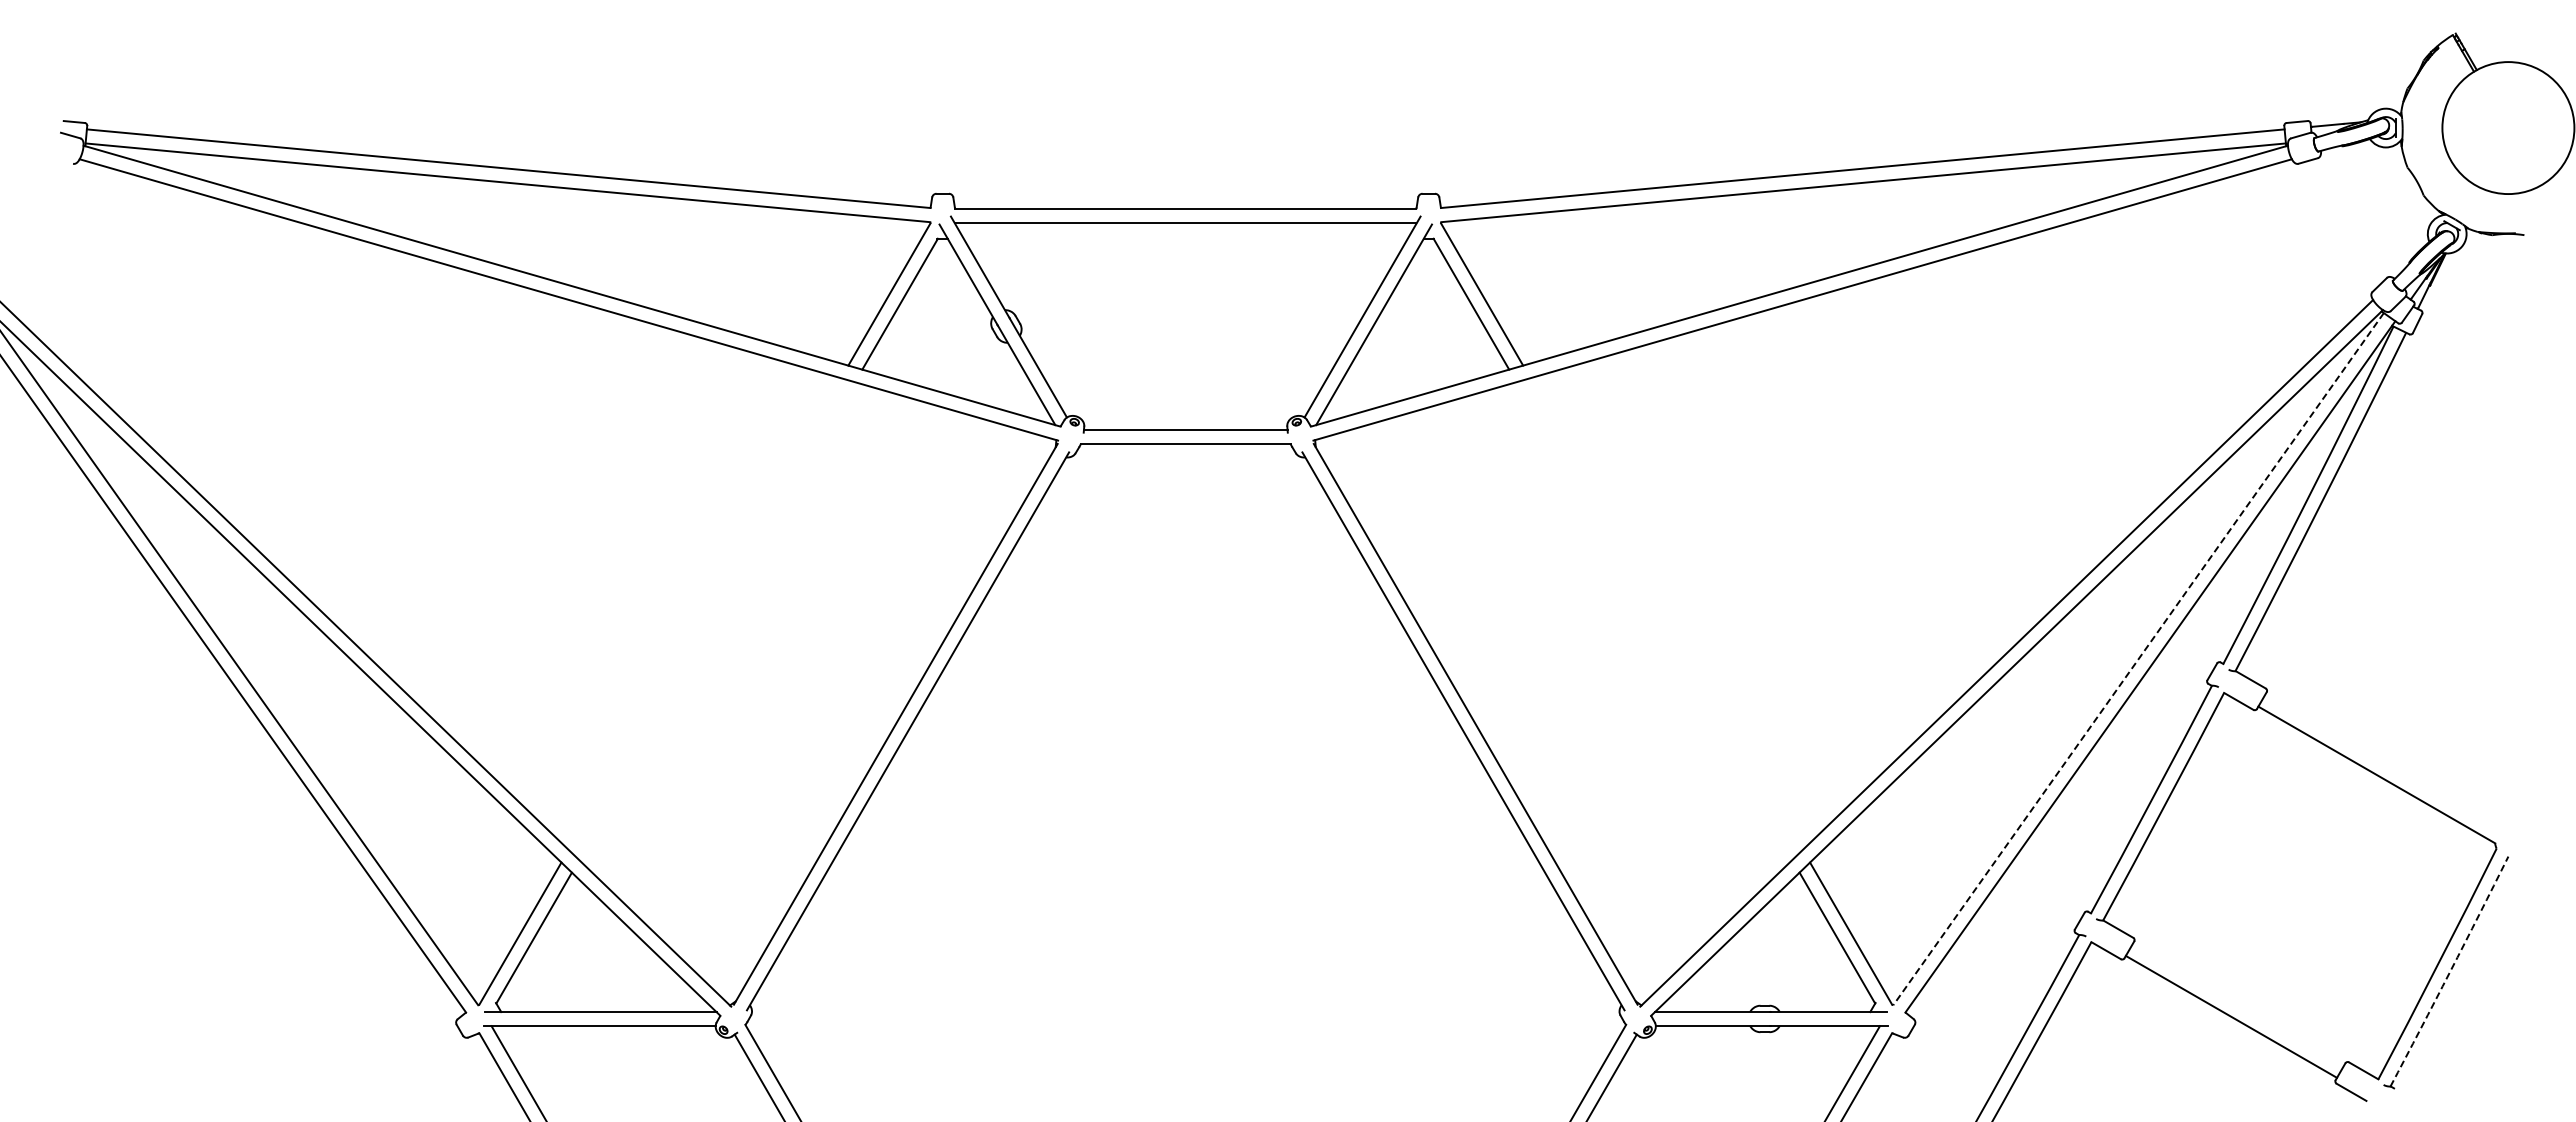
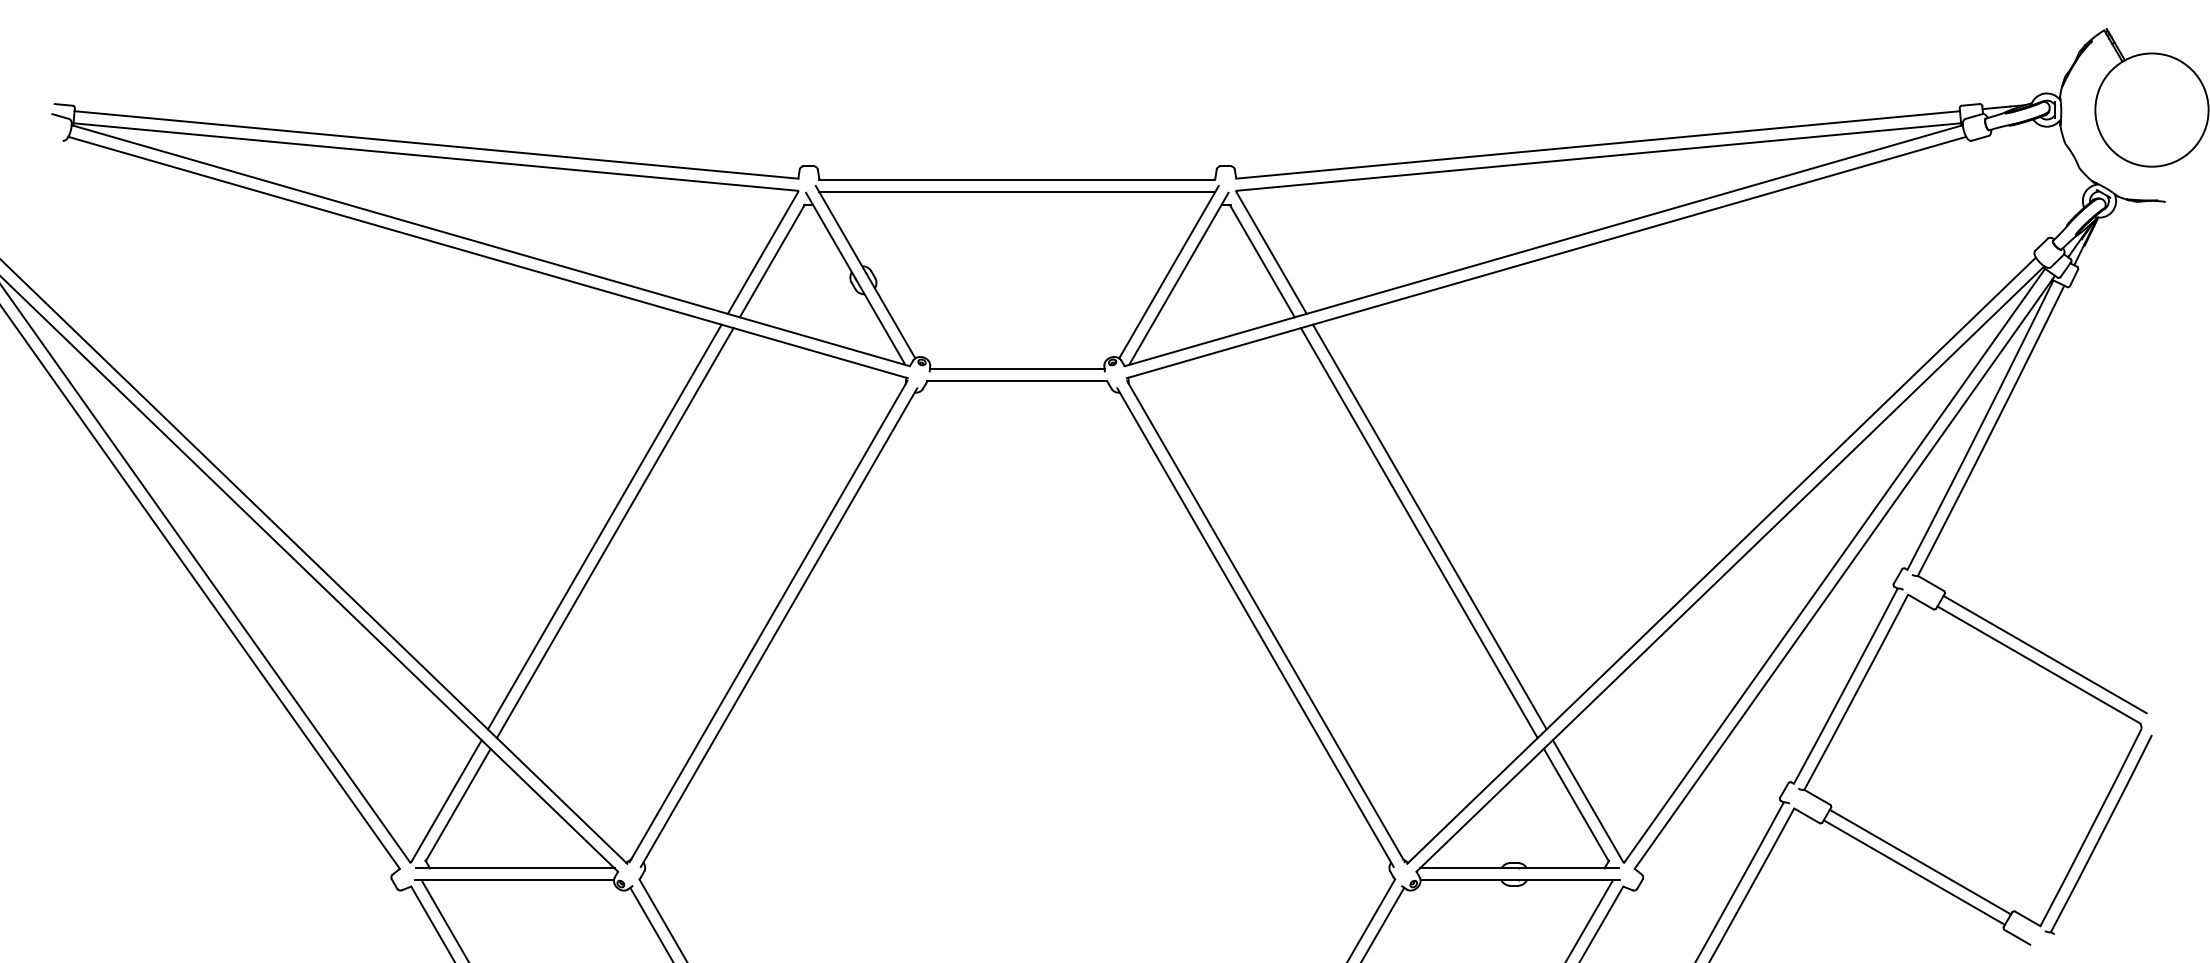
line: (704, 613) -> (604, 526), added
line: (1666, 613) -> (1429, 526), added
line: (717, 621) -> (615, 533), added
line: (1654, 621) -> (1419, 533), added
line: (2138, 659) -> (1834, 566), dashed -> solid
line: (2383, 762) -> (2044, 654), added
arc: (2450, 971) -> (2102, 833), dashed -> solid
line: (2238, 1004) -> (1920, 861), added

